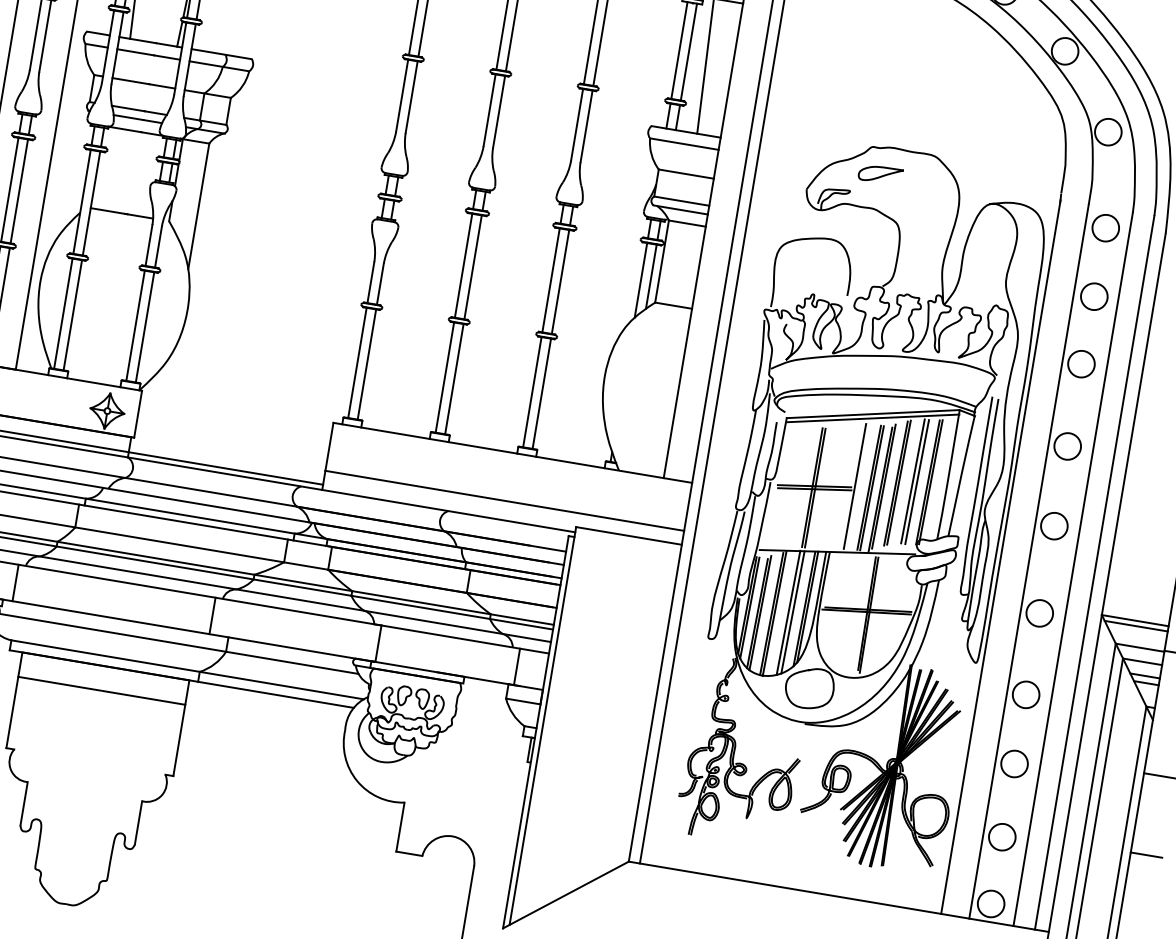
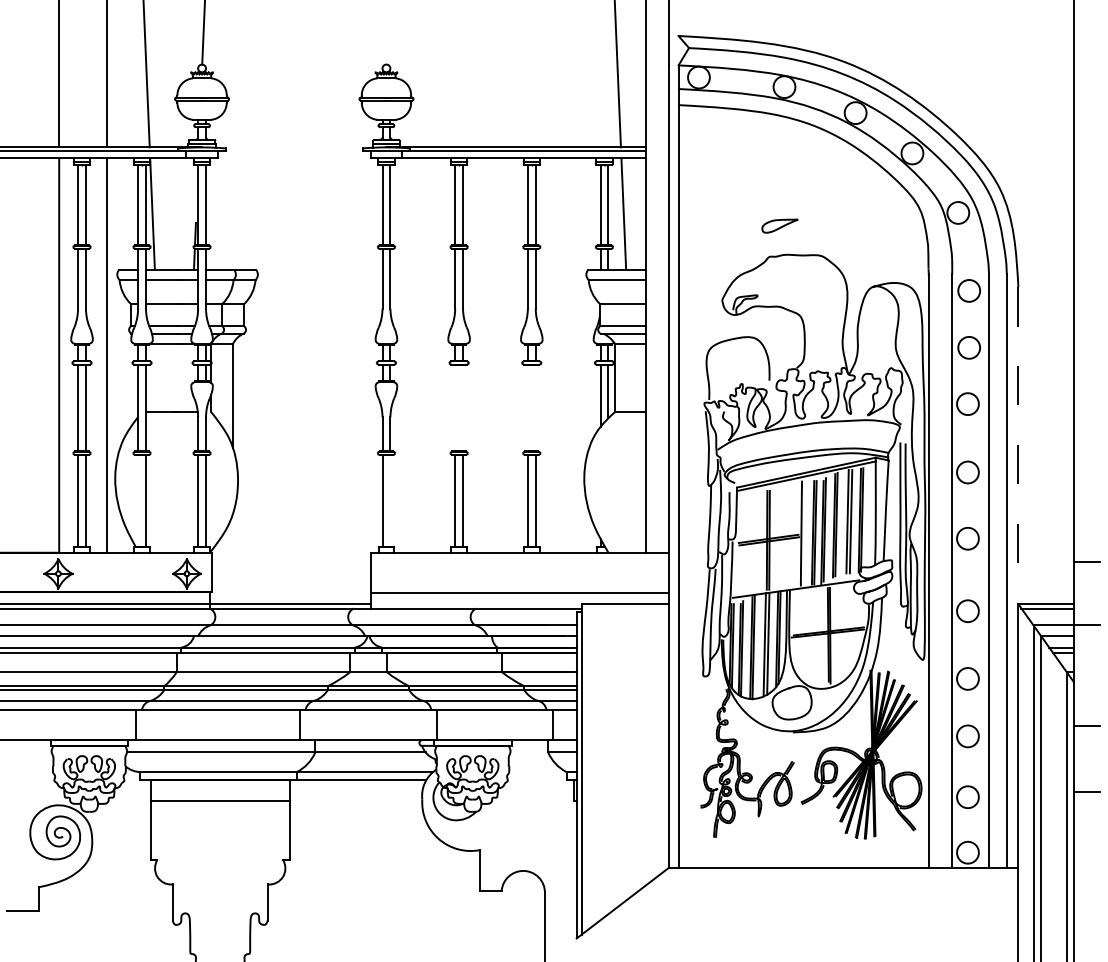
part: (880, 173) -> (779, 225), moved
line: (464, 265) -> (455, 407), removed
line: (473, 266) -> (463, 407), removed
line: (550, 279) -> (527, 407), removed
line: (560, 281) -> (535, 407), removed
line: (63, 313) -> (138, 500), removed
line: (367, 363) -> (390, 500), removed
line: (1133, 424) -> (1018, 445), solid -> dashed

